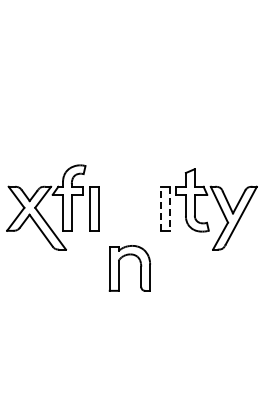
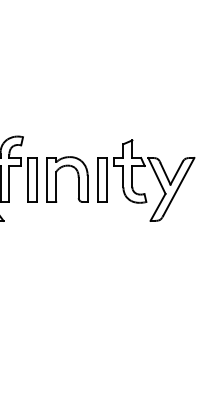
line: (160, 208) -> (98, 179), dashed -> solid
line: (169, 209) -> (107, 180), dashed -> solid
part: (119, 268) -> (57, 179), moved

